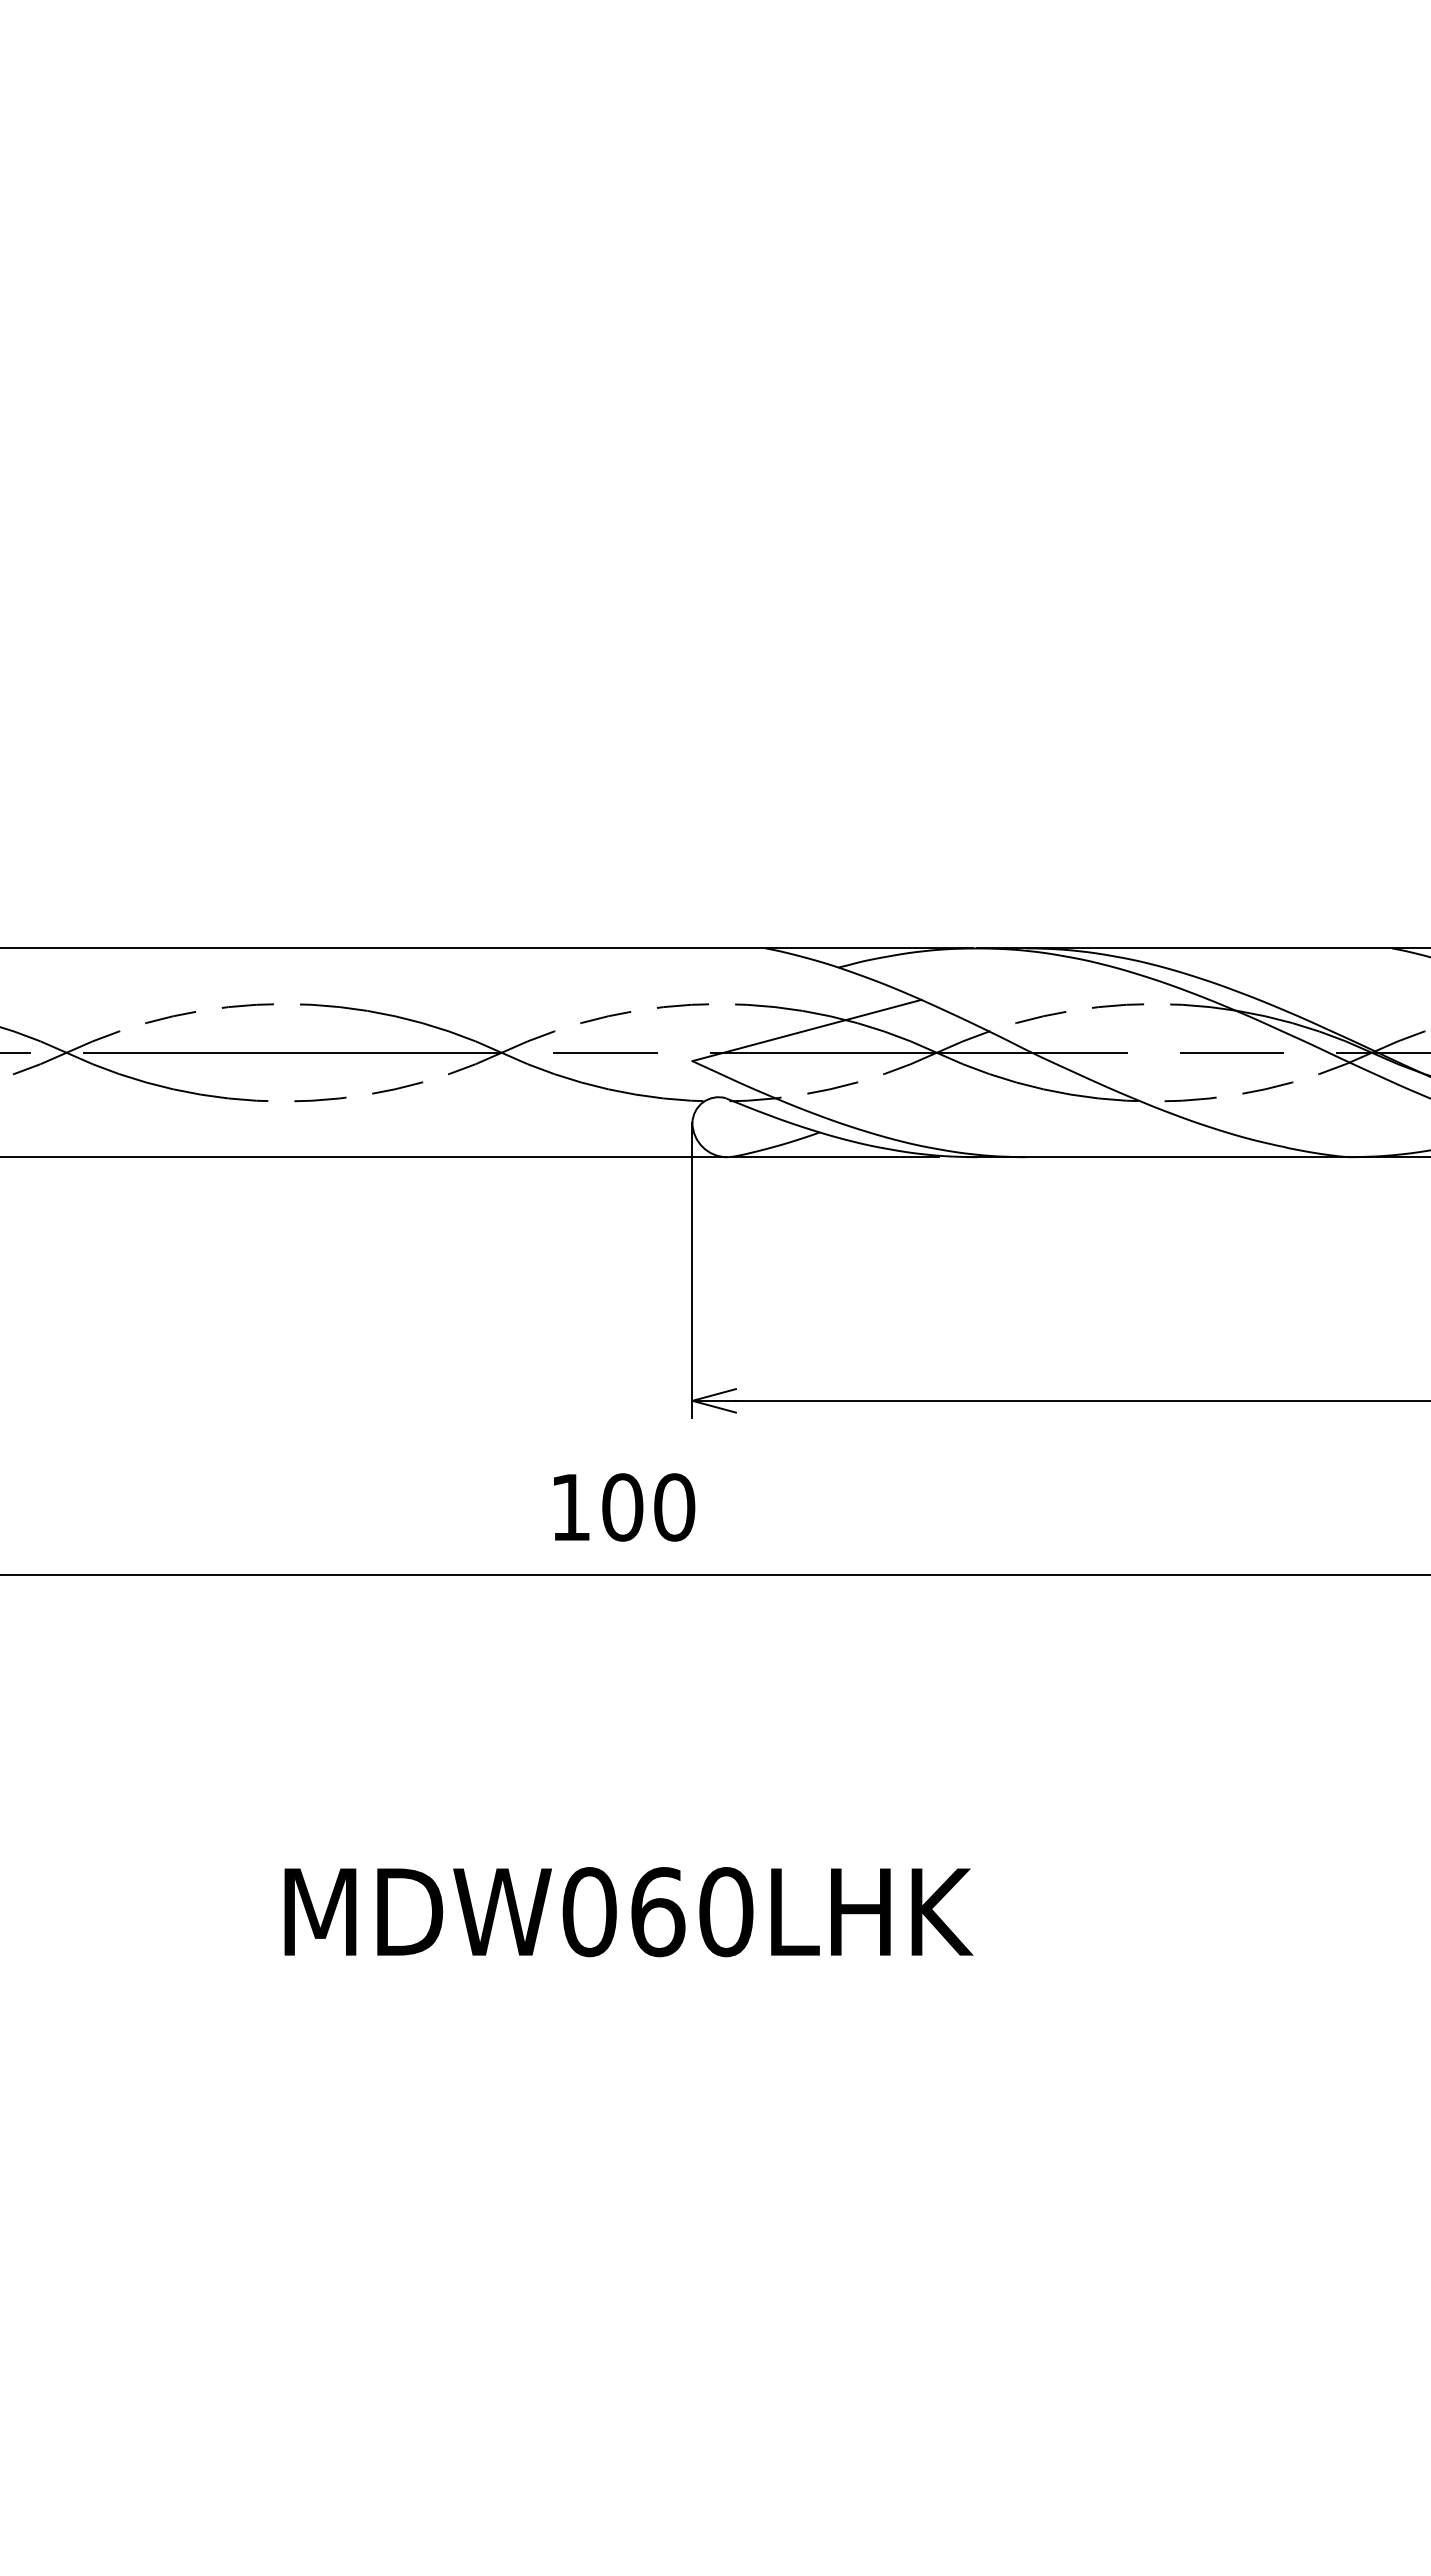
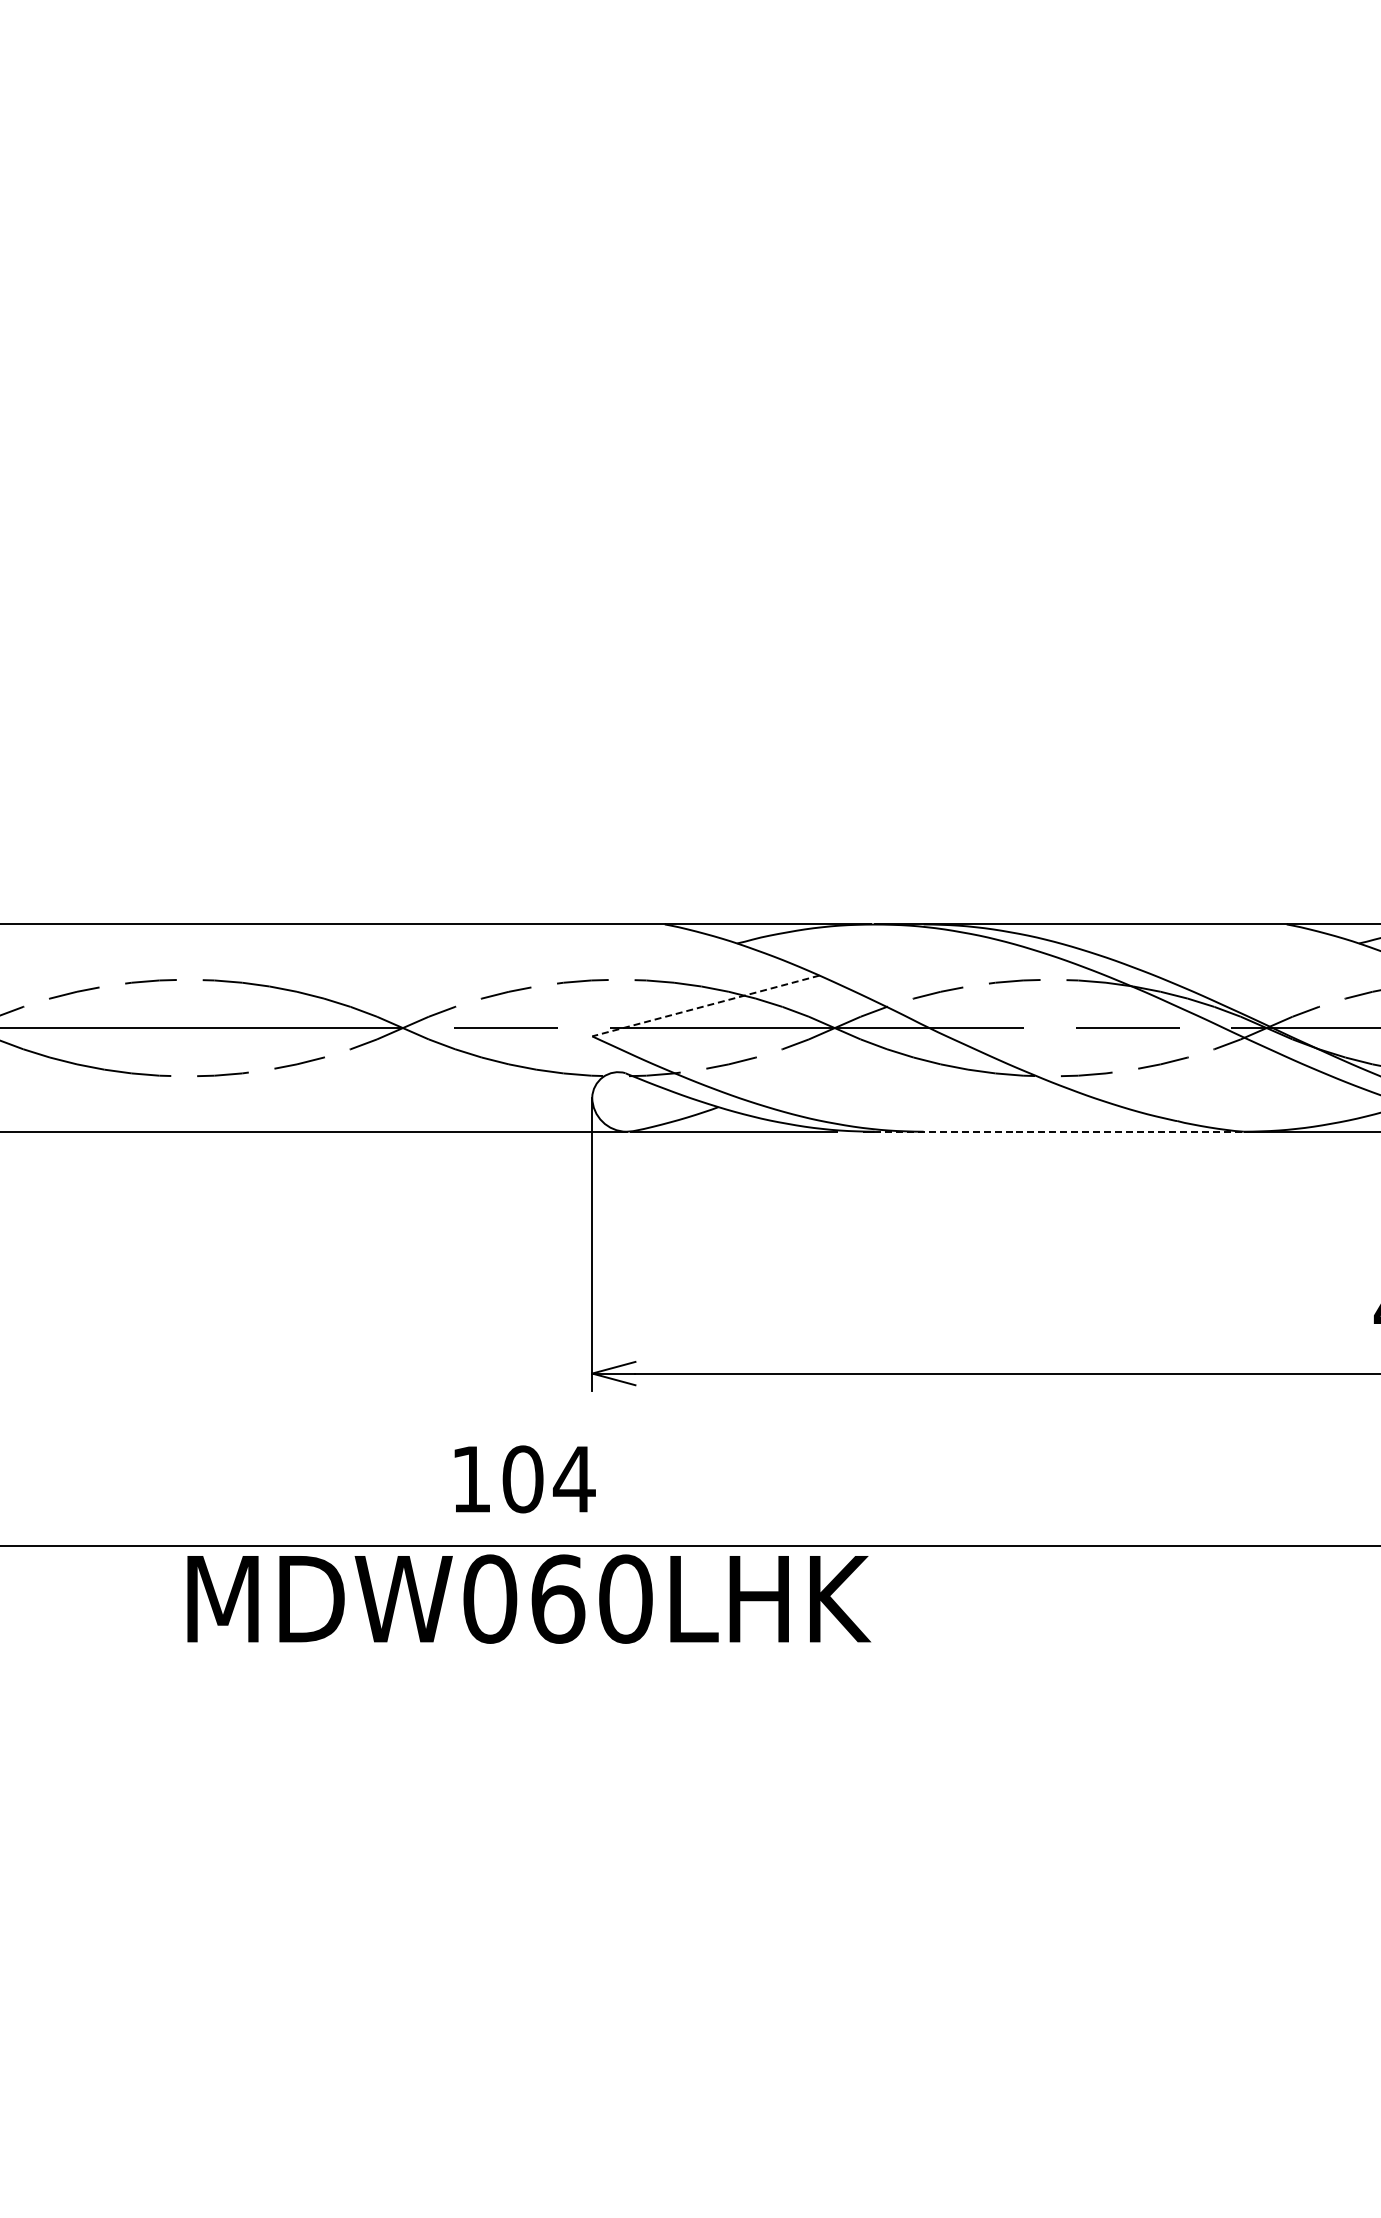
line: (806, 1030) -> (705, 1005), solid -> dashed
line: (1163, 1157) -> (1059, 1132), solid -> dashed
text: (674, 1507) -> (574, 1479), 100 -> 104
text: (628, 1912) -> (528, 1599), moved

